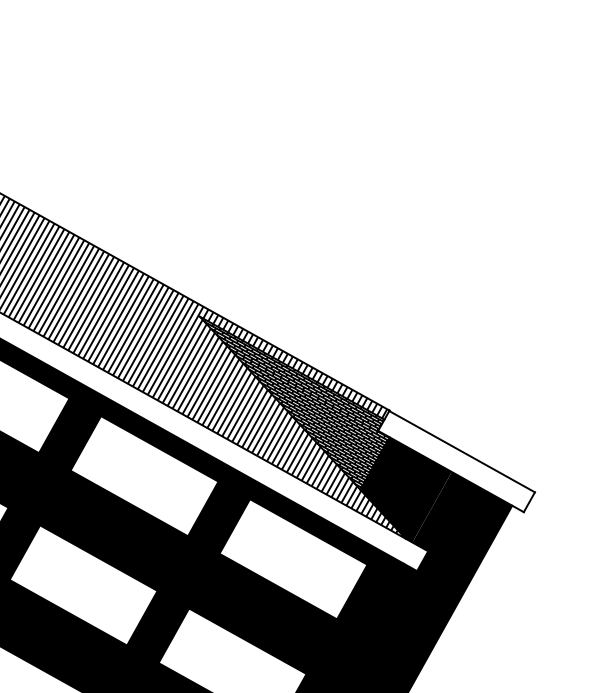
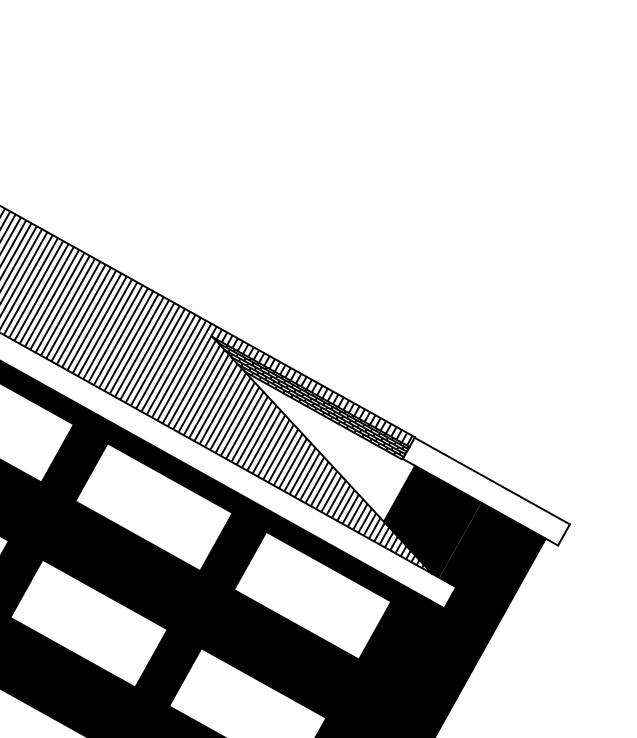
hatch: (312, 420) -> (332, 447), removed

